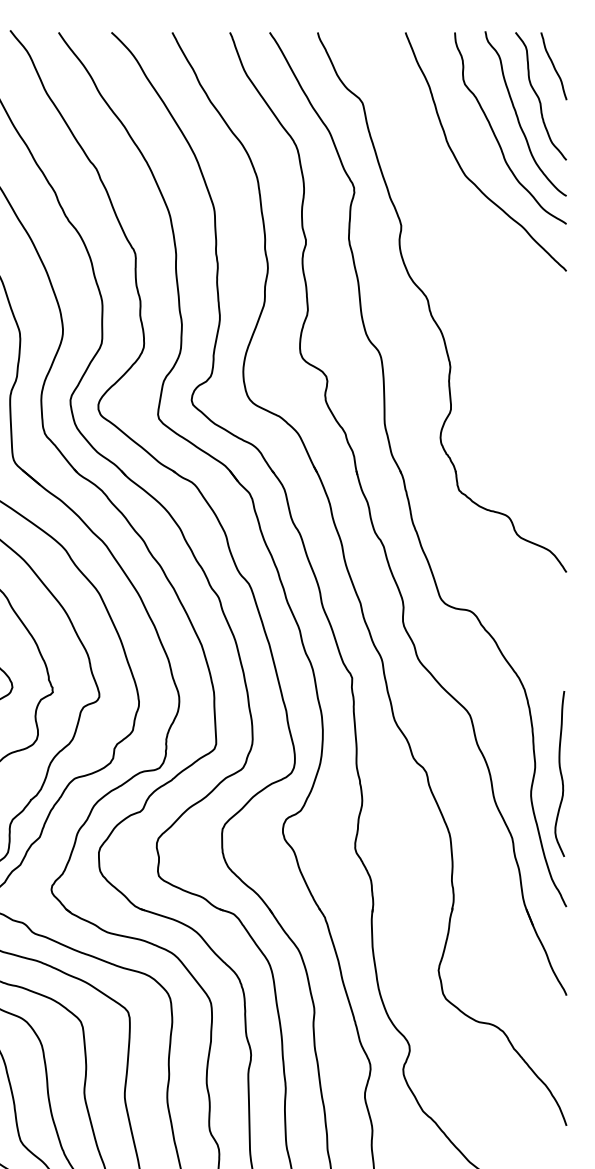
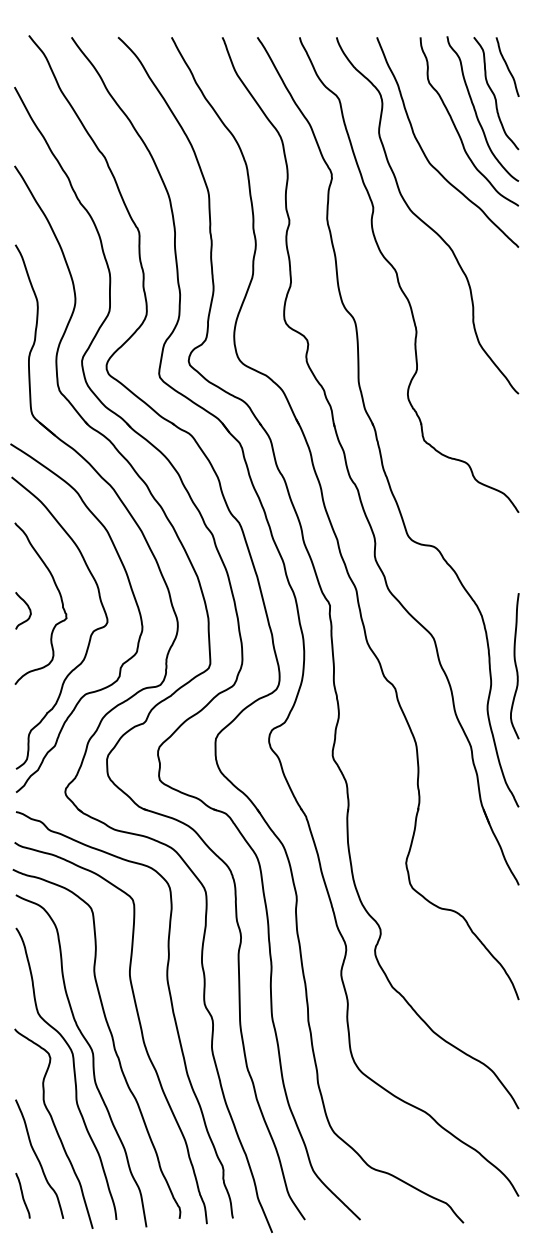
curve: (458, 240) -> (423, 220), added
curve: (560, 774) -> (515, 666), moved

